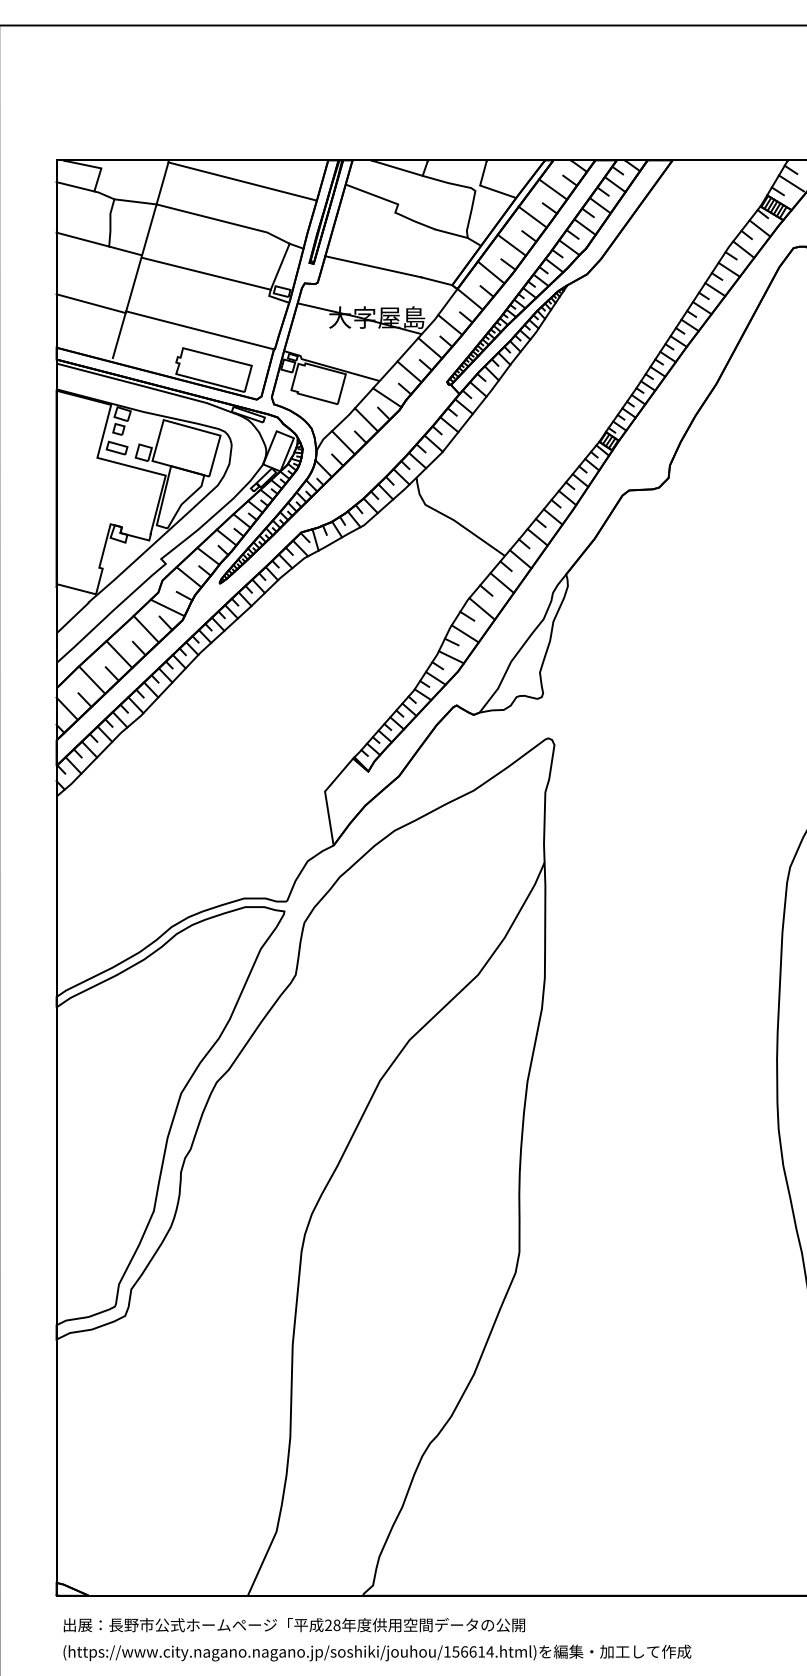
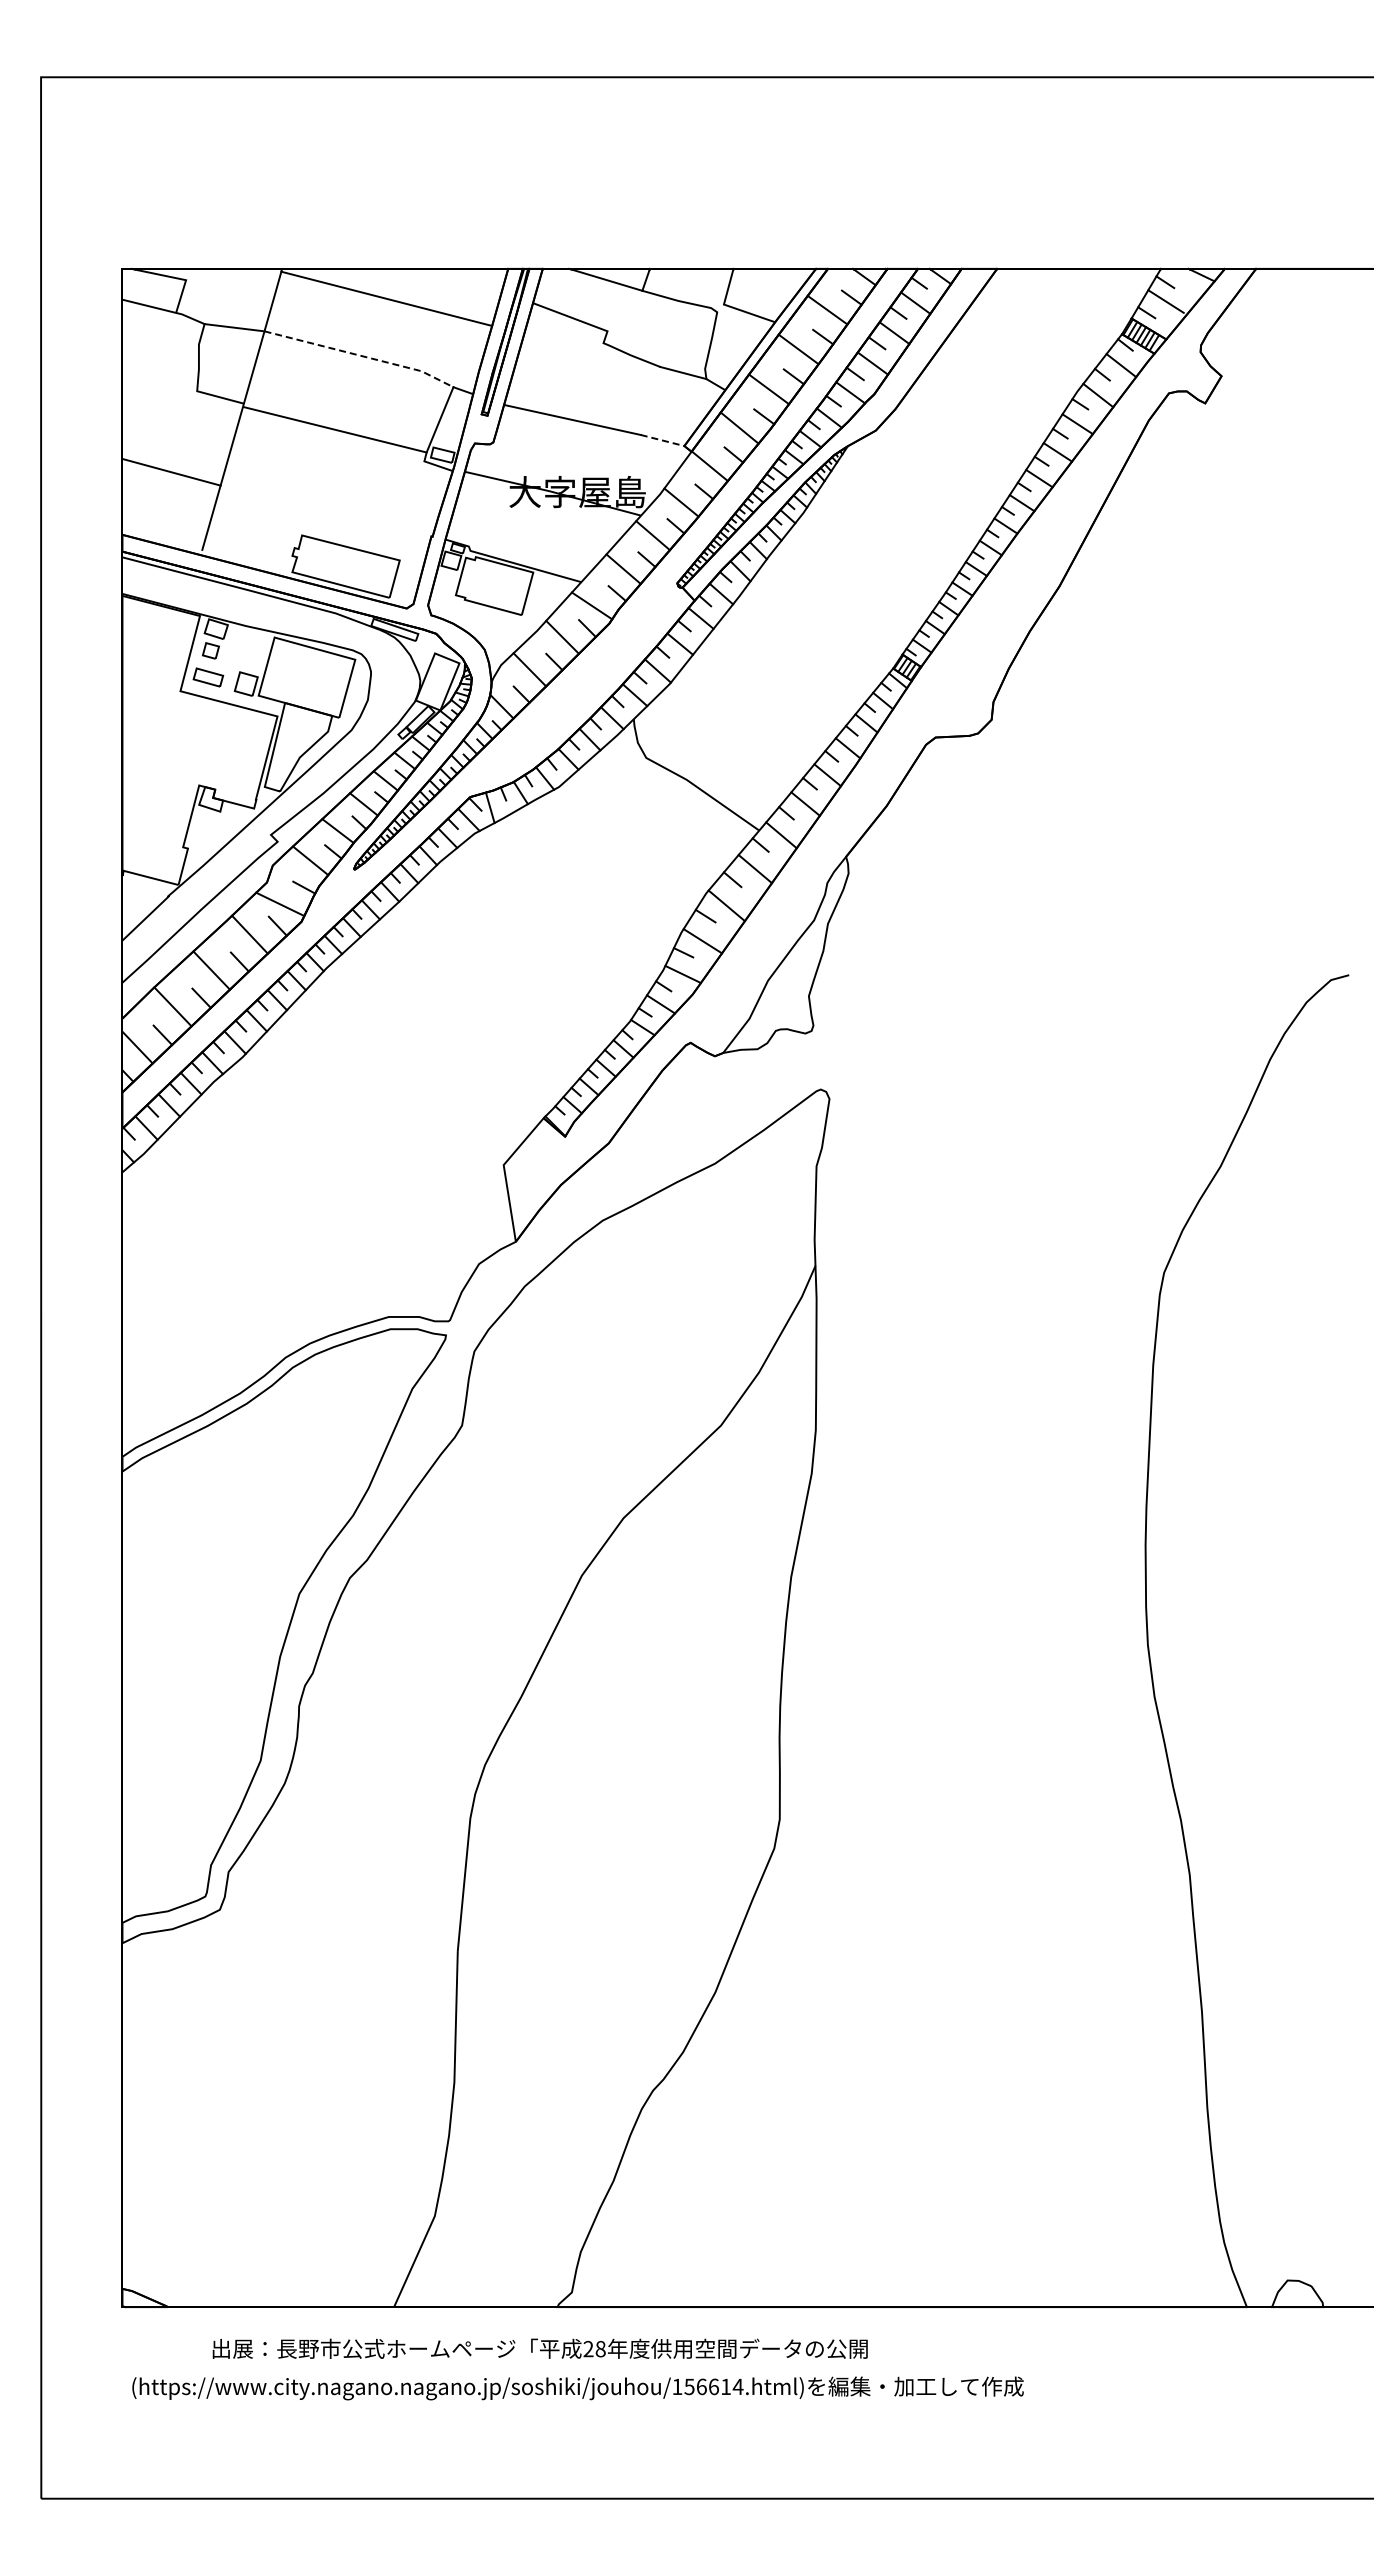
line: (224, 221) -> (360, 355), solid -> dashed
line: (82, 239) -> (159, 381), removed
line: (436, 281) -> (662, 440), solid -> dashed
line: (200, 330) -> (326, 510), removed
text: (293, 1624) -> (539, 2348), moved

